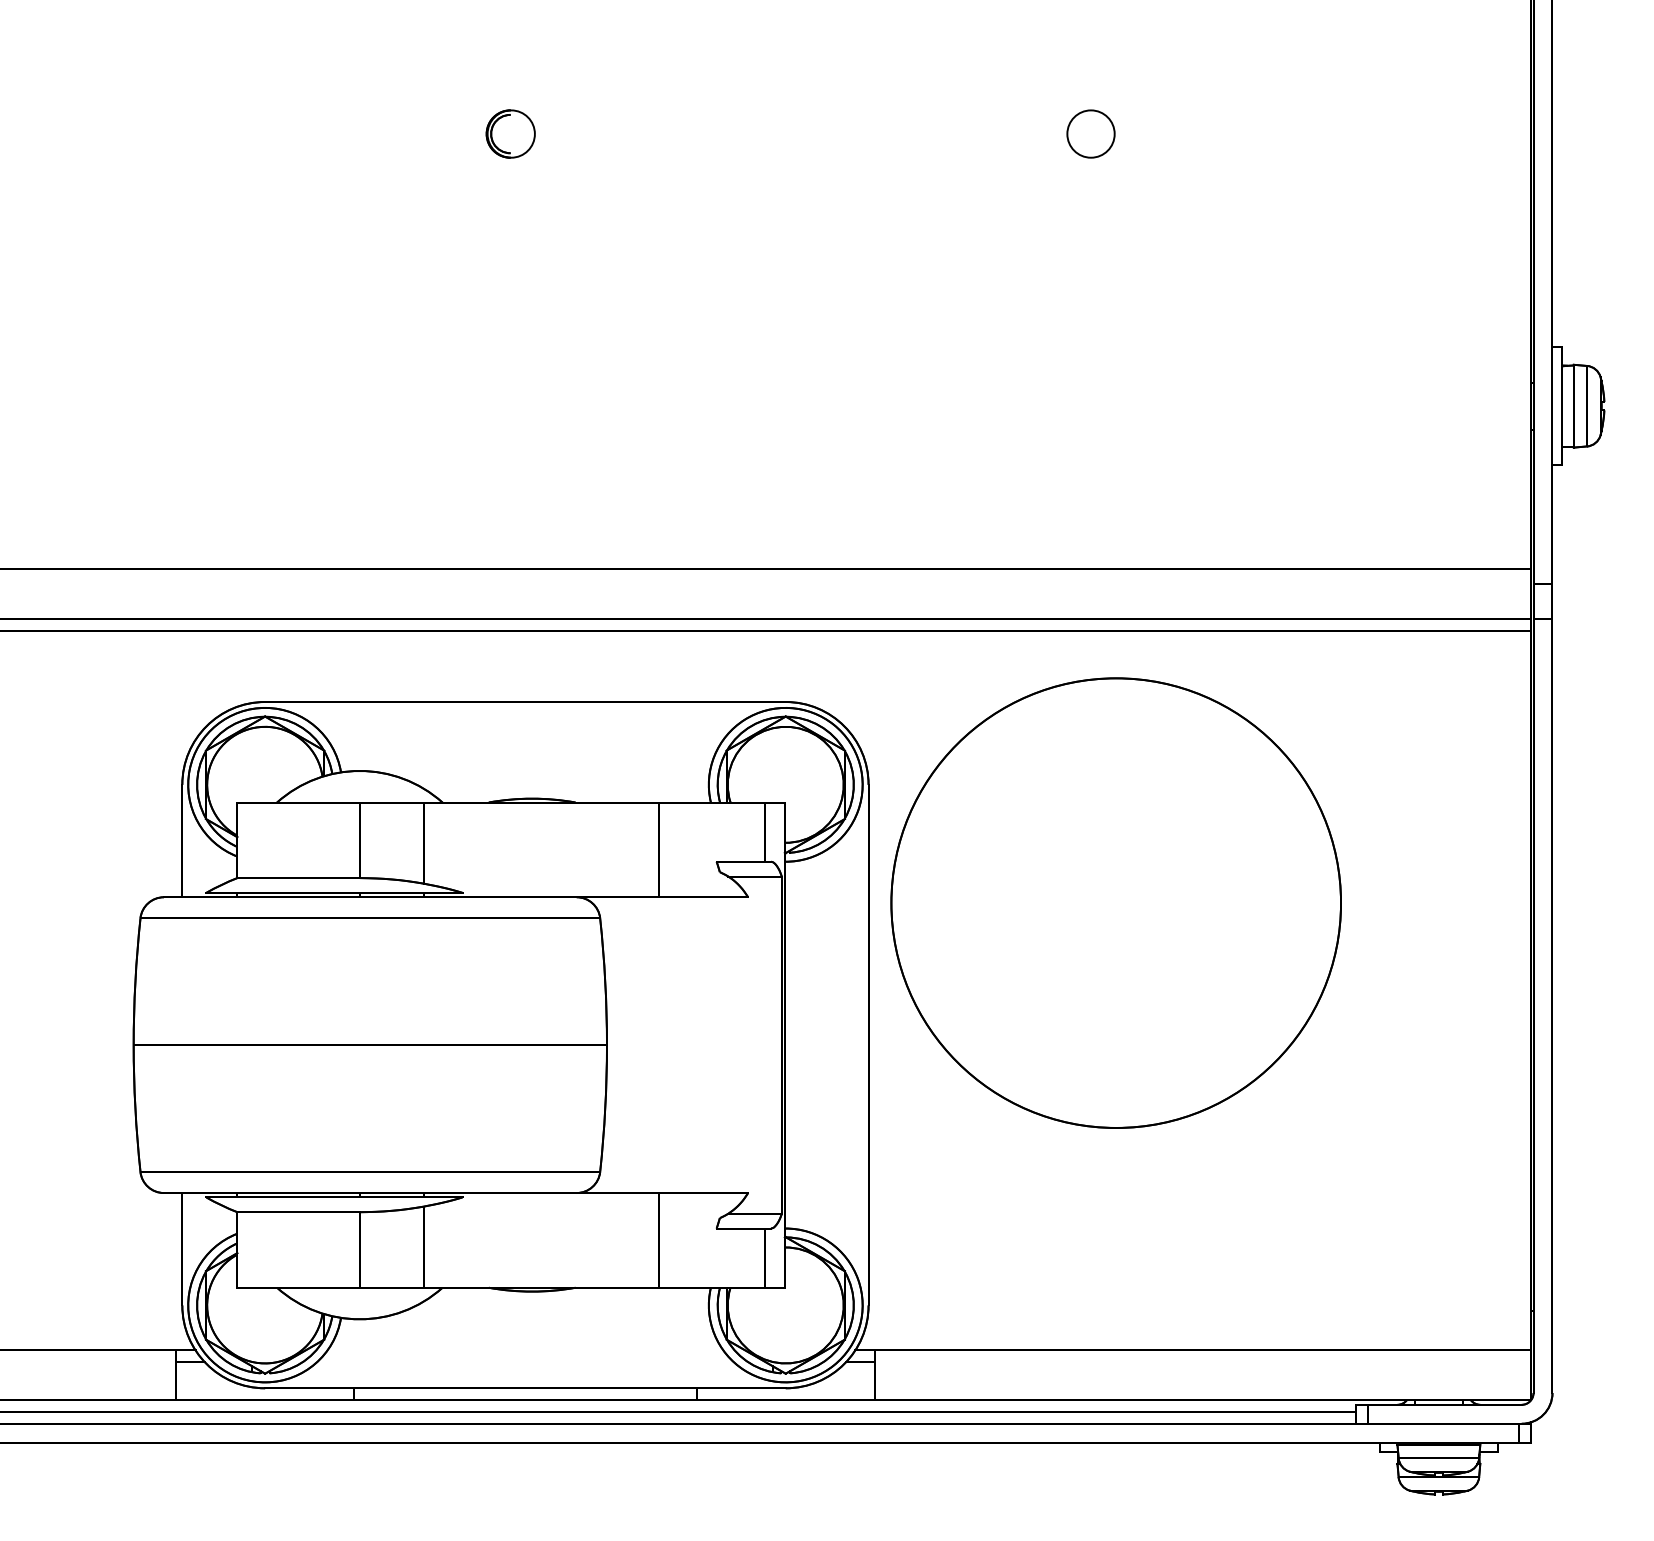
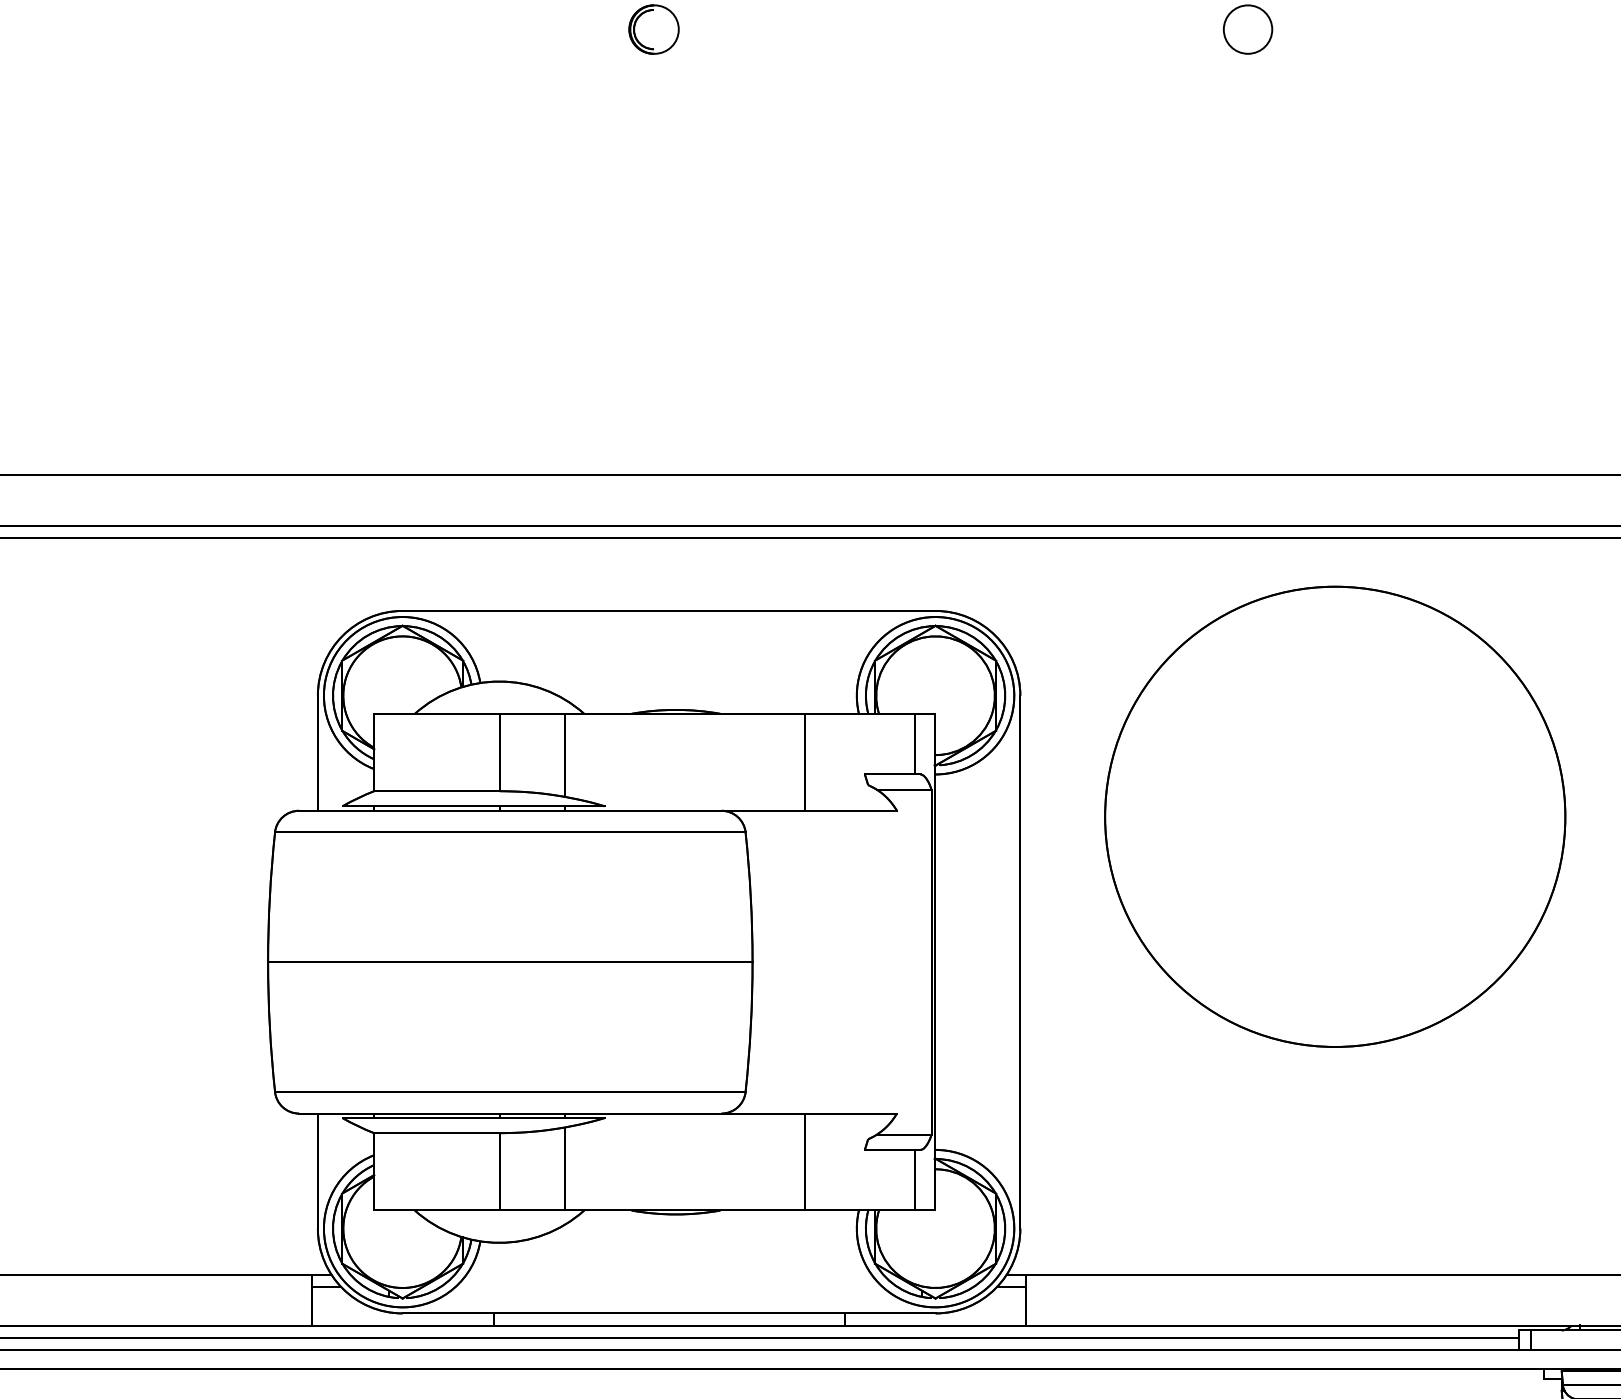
part: (1115, 902) -> (1334, 816), moved

